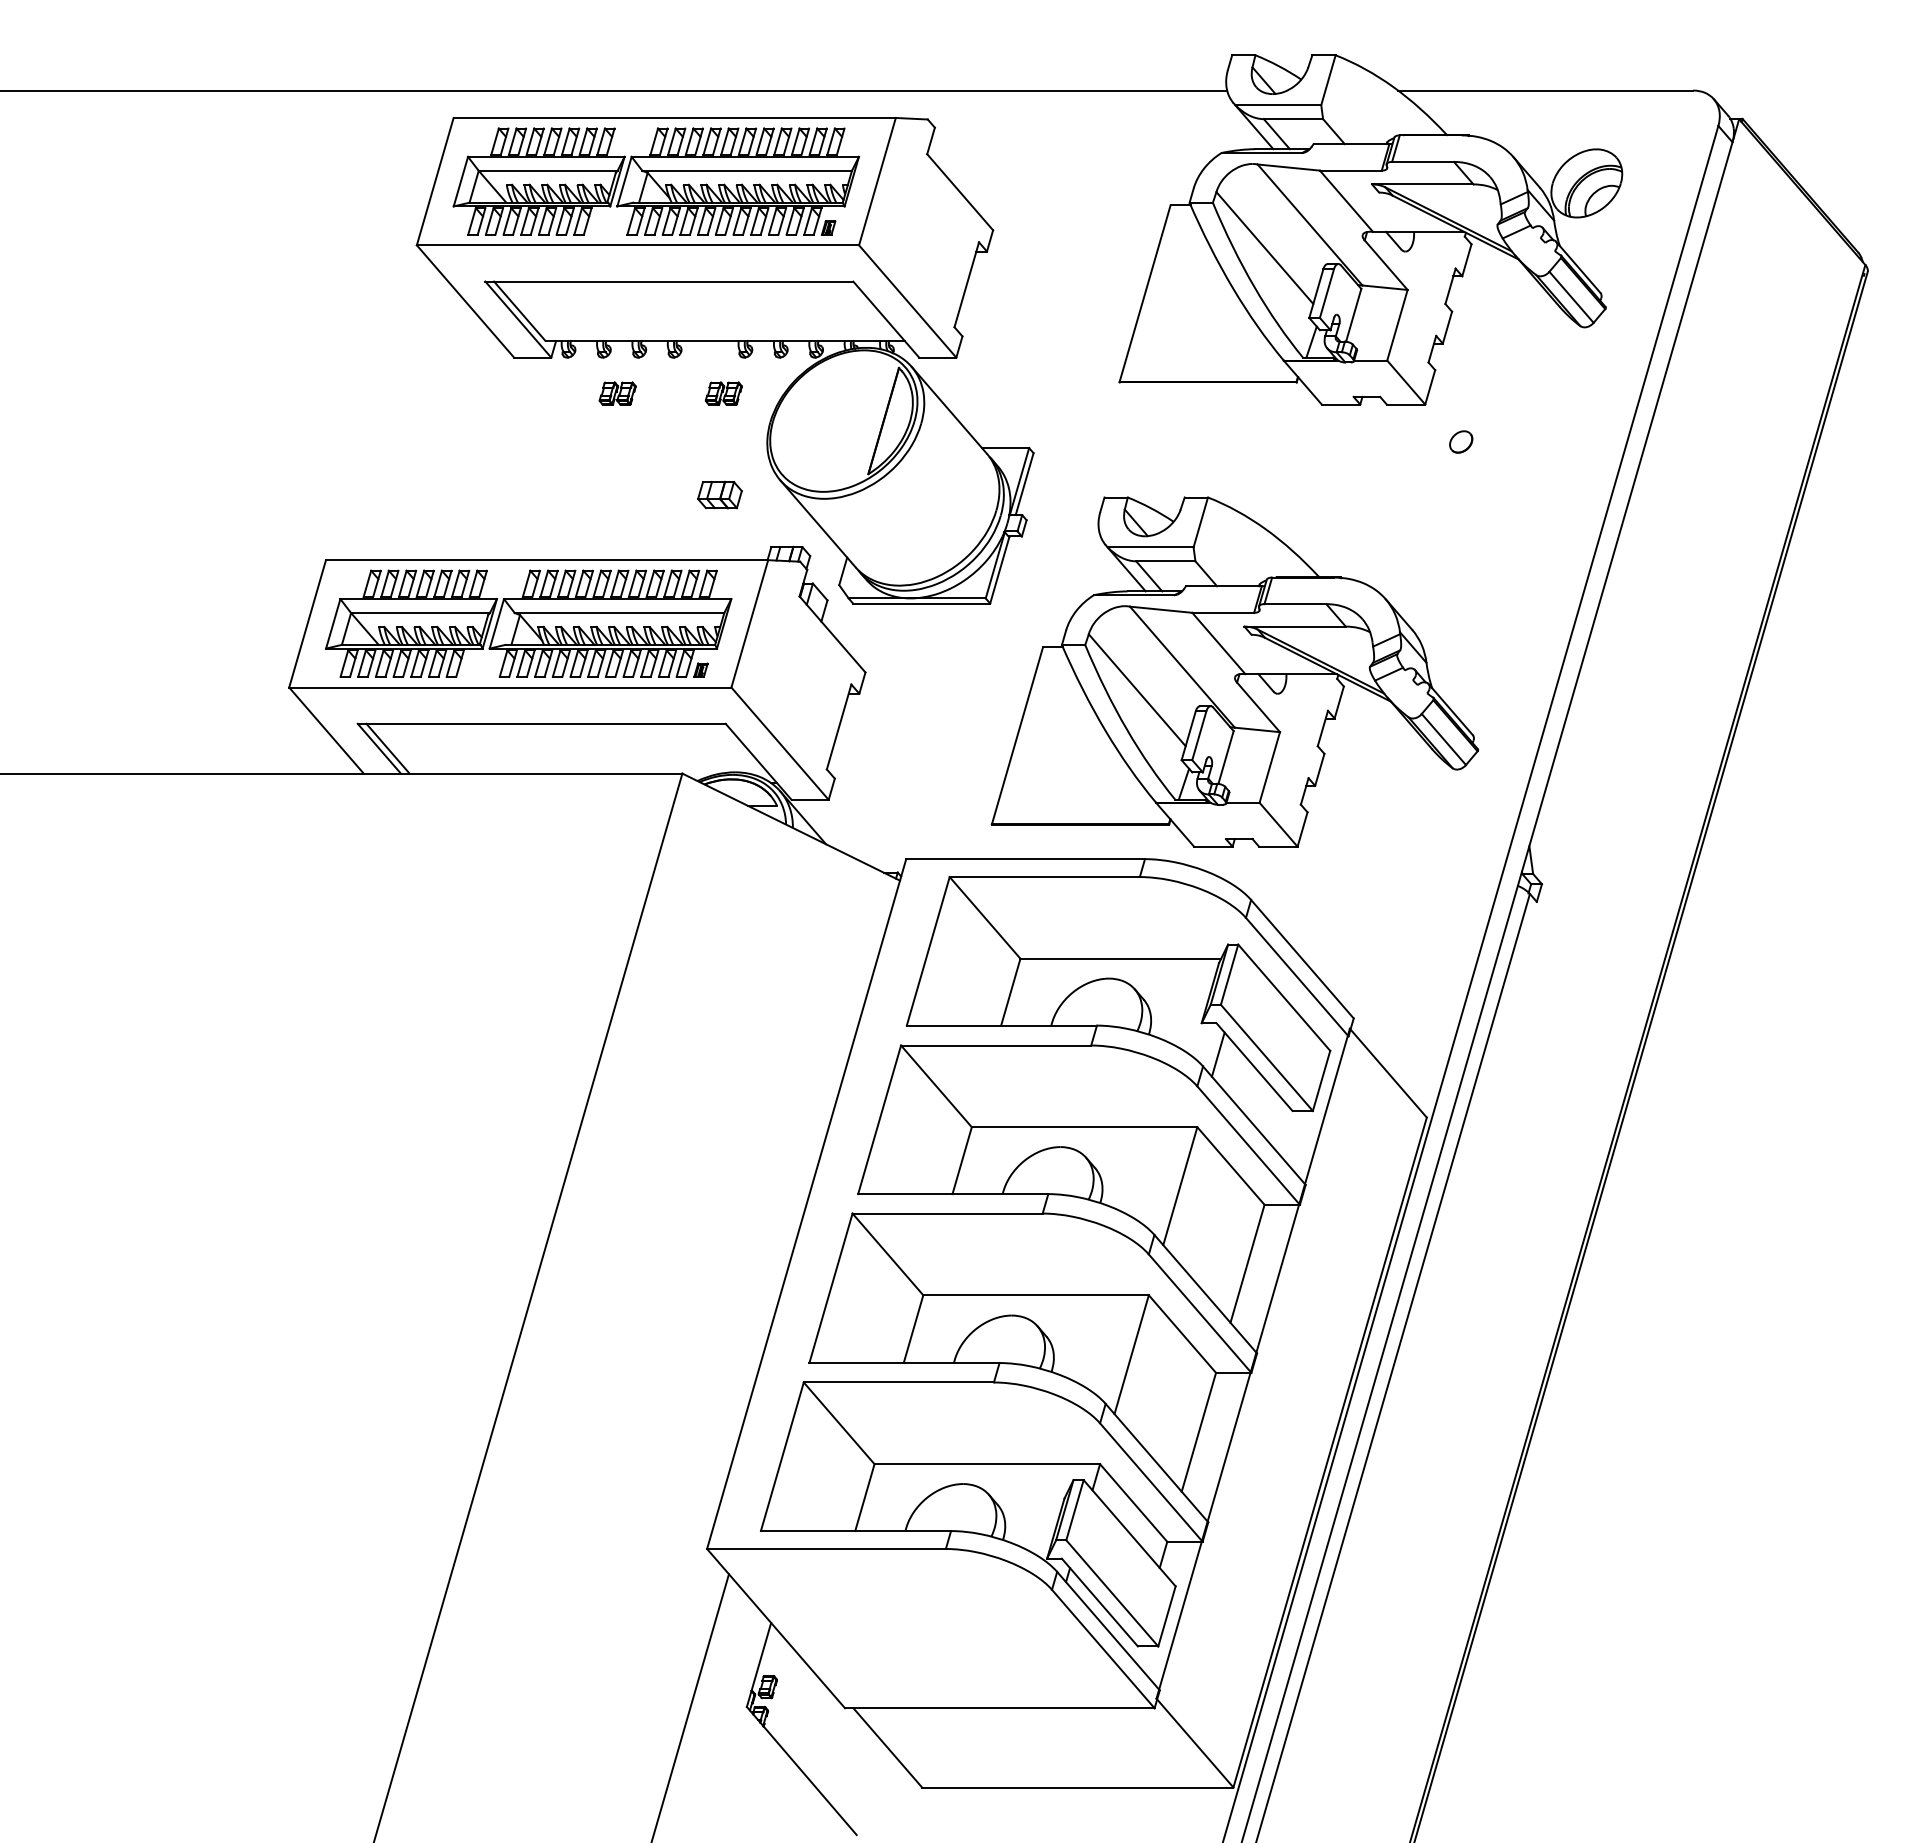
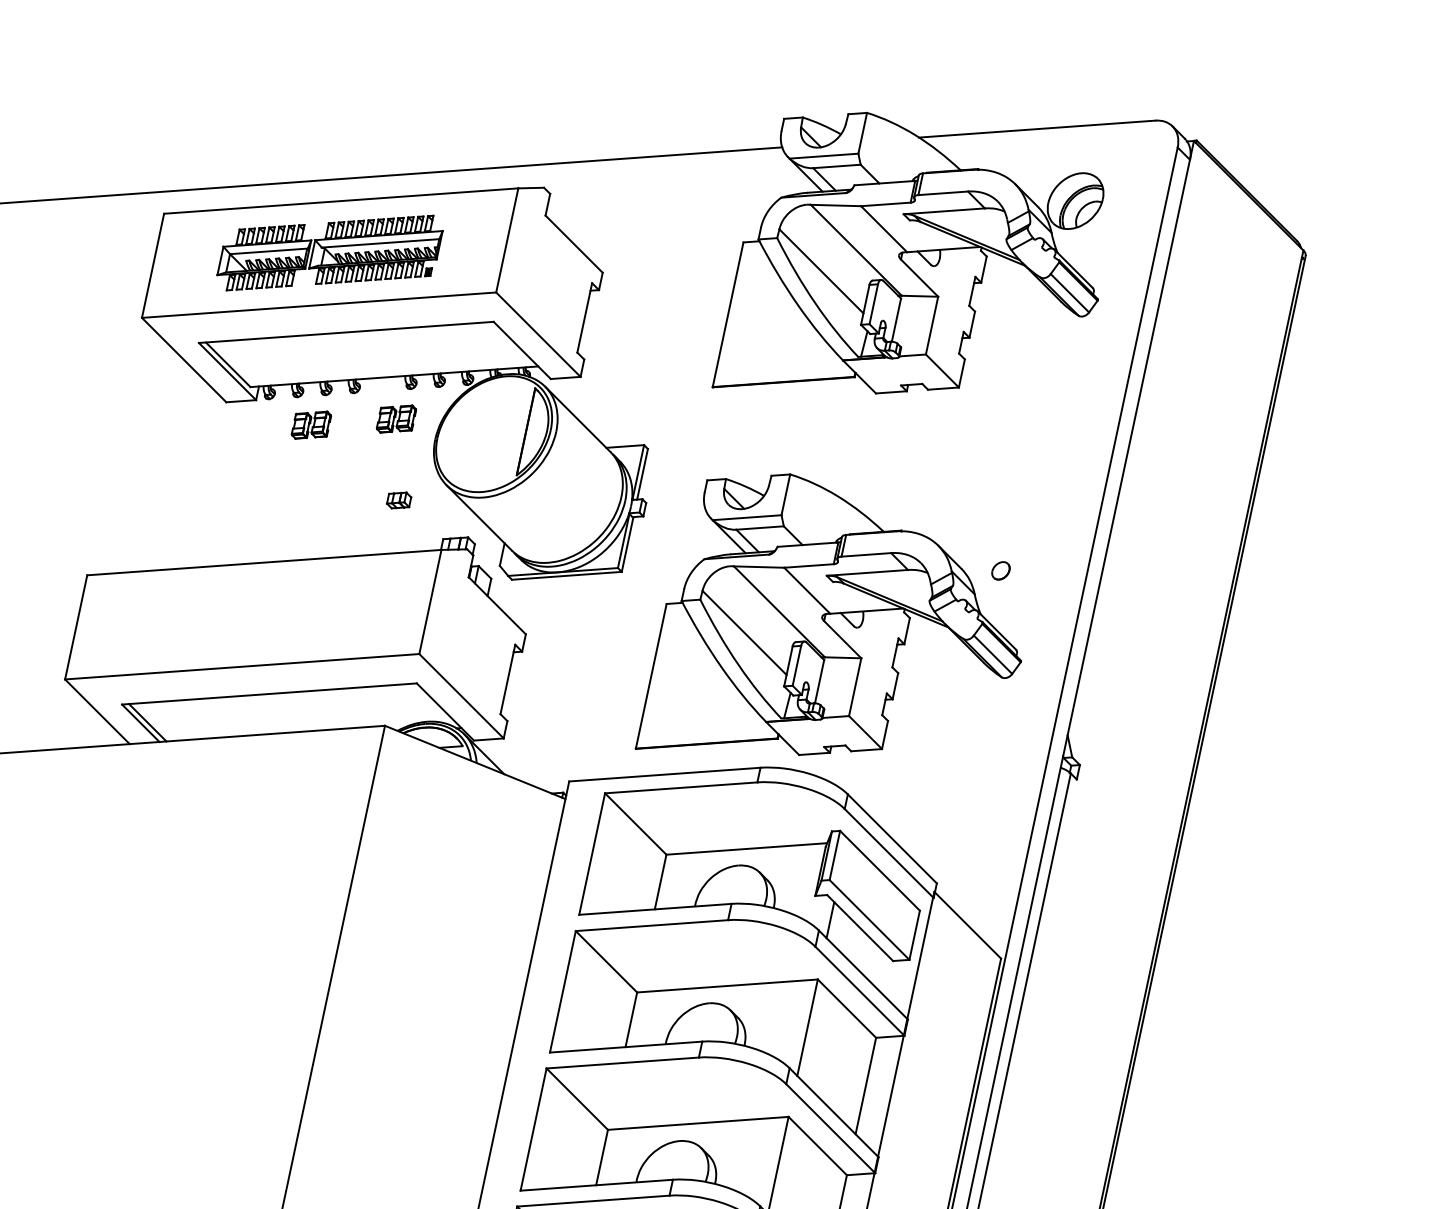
part: (655, 181) -> (329, 253), size x0.7
part: (617, 393) -> (311, 425), size x1.4
part: (723, 393) -> (396, 418), size x1.4
part: (1461, 441) -> (1001, 570), moved
part: (719, 494) -> (398, 500), size x0.7
part: (528, 623) -> (253, 614), removed

